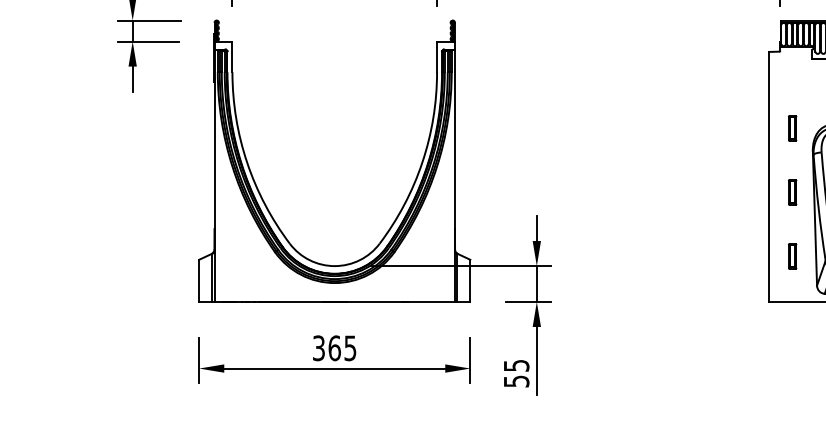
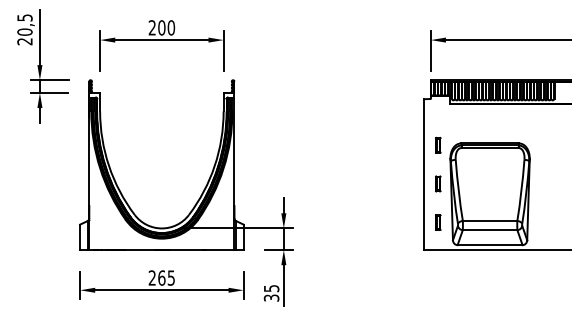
text: (317, 347) -> (151, 277), 365 -> 265
text: (514, 380) -> (270, 297), 55 -> 35

